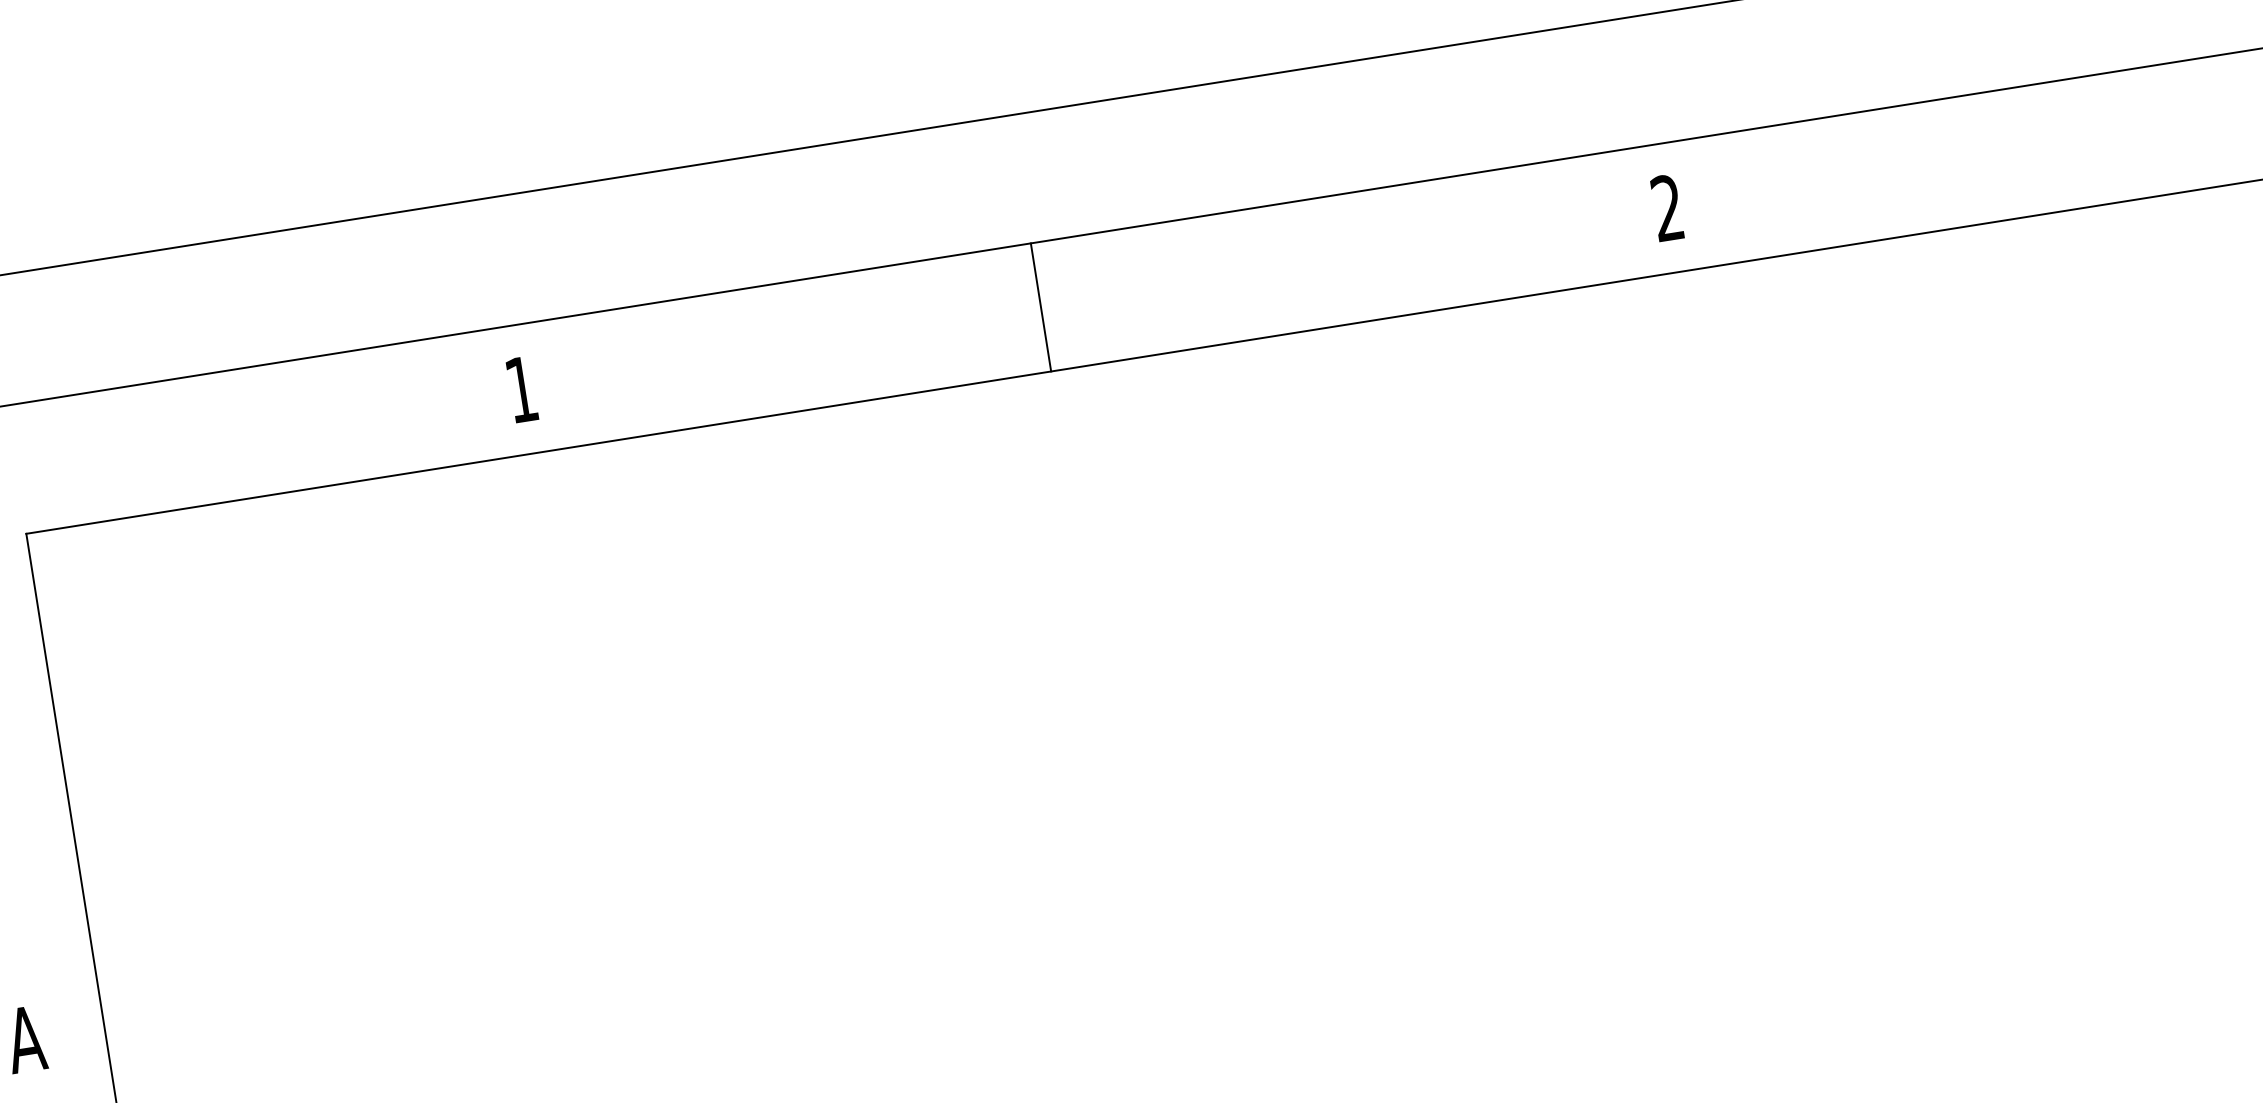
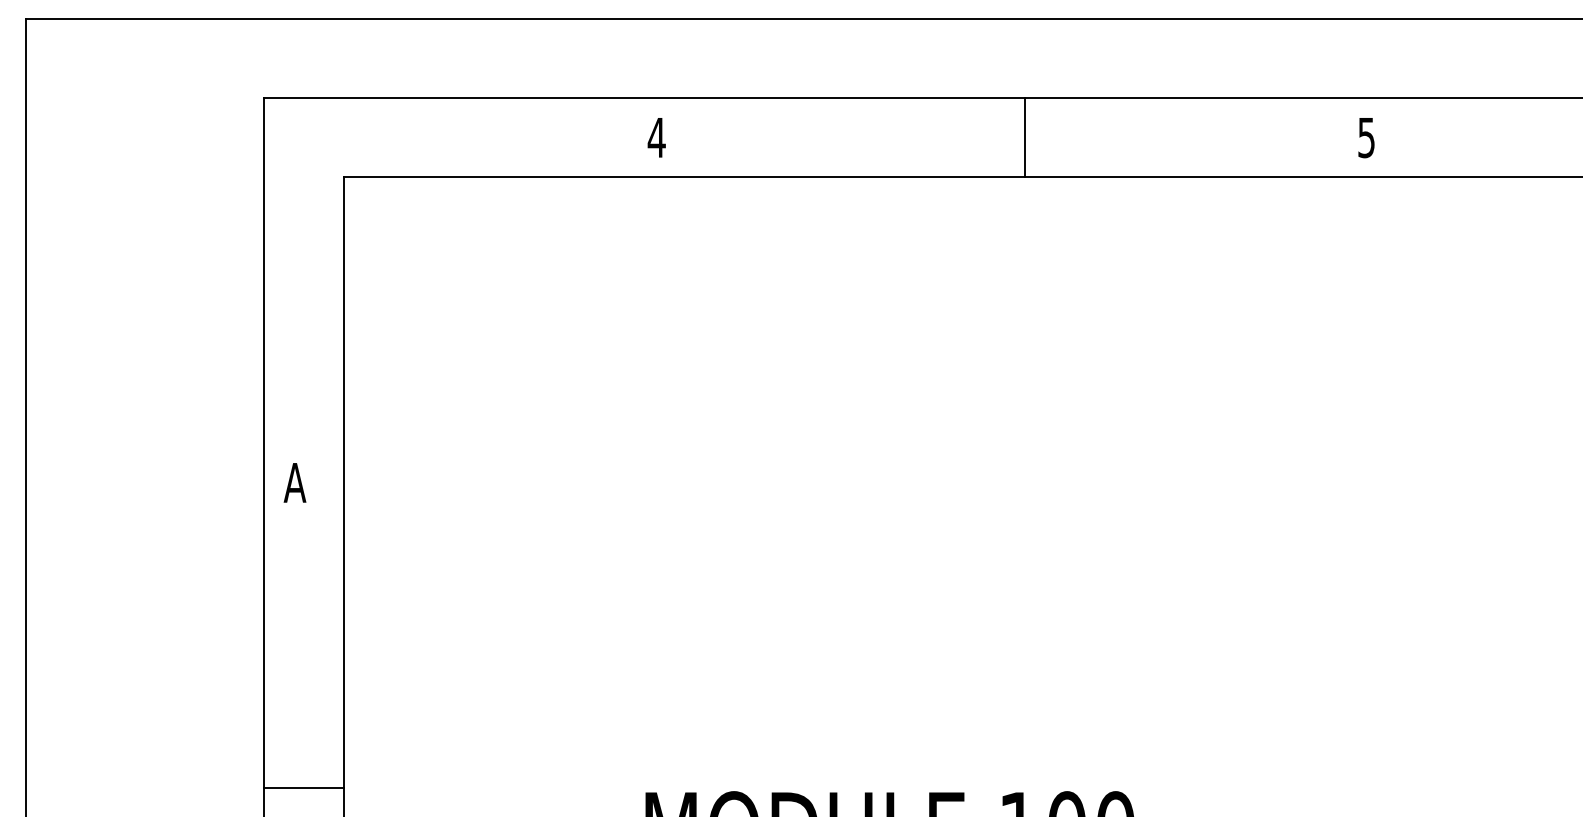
text: (1667, 207) -> (1366, 137), 2 -> 5
line: (1040, 306) -> (1025, 137), moved
text: (521, 389) -> (656, 137), 1 -> 4

